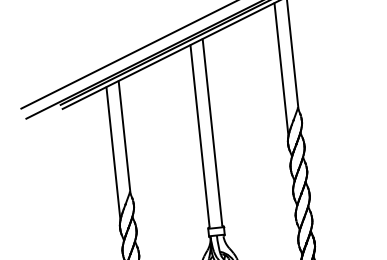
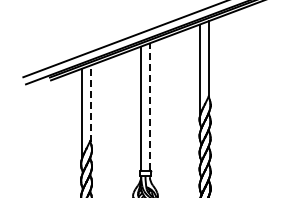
line: (212, 132) -> (149, 106), solid -> dashed
line: (124, 136) -> (90, 103), solid -> dashed

